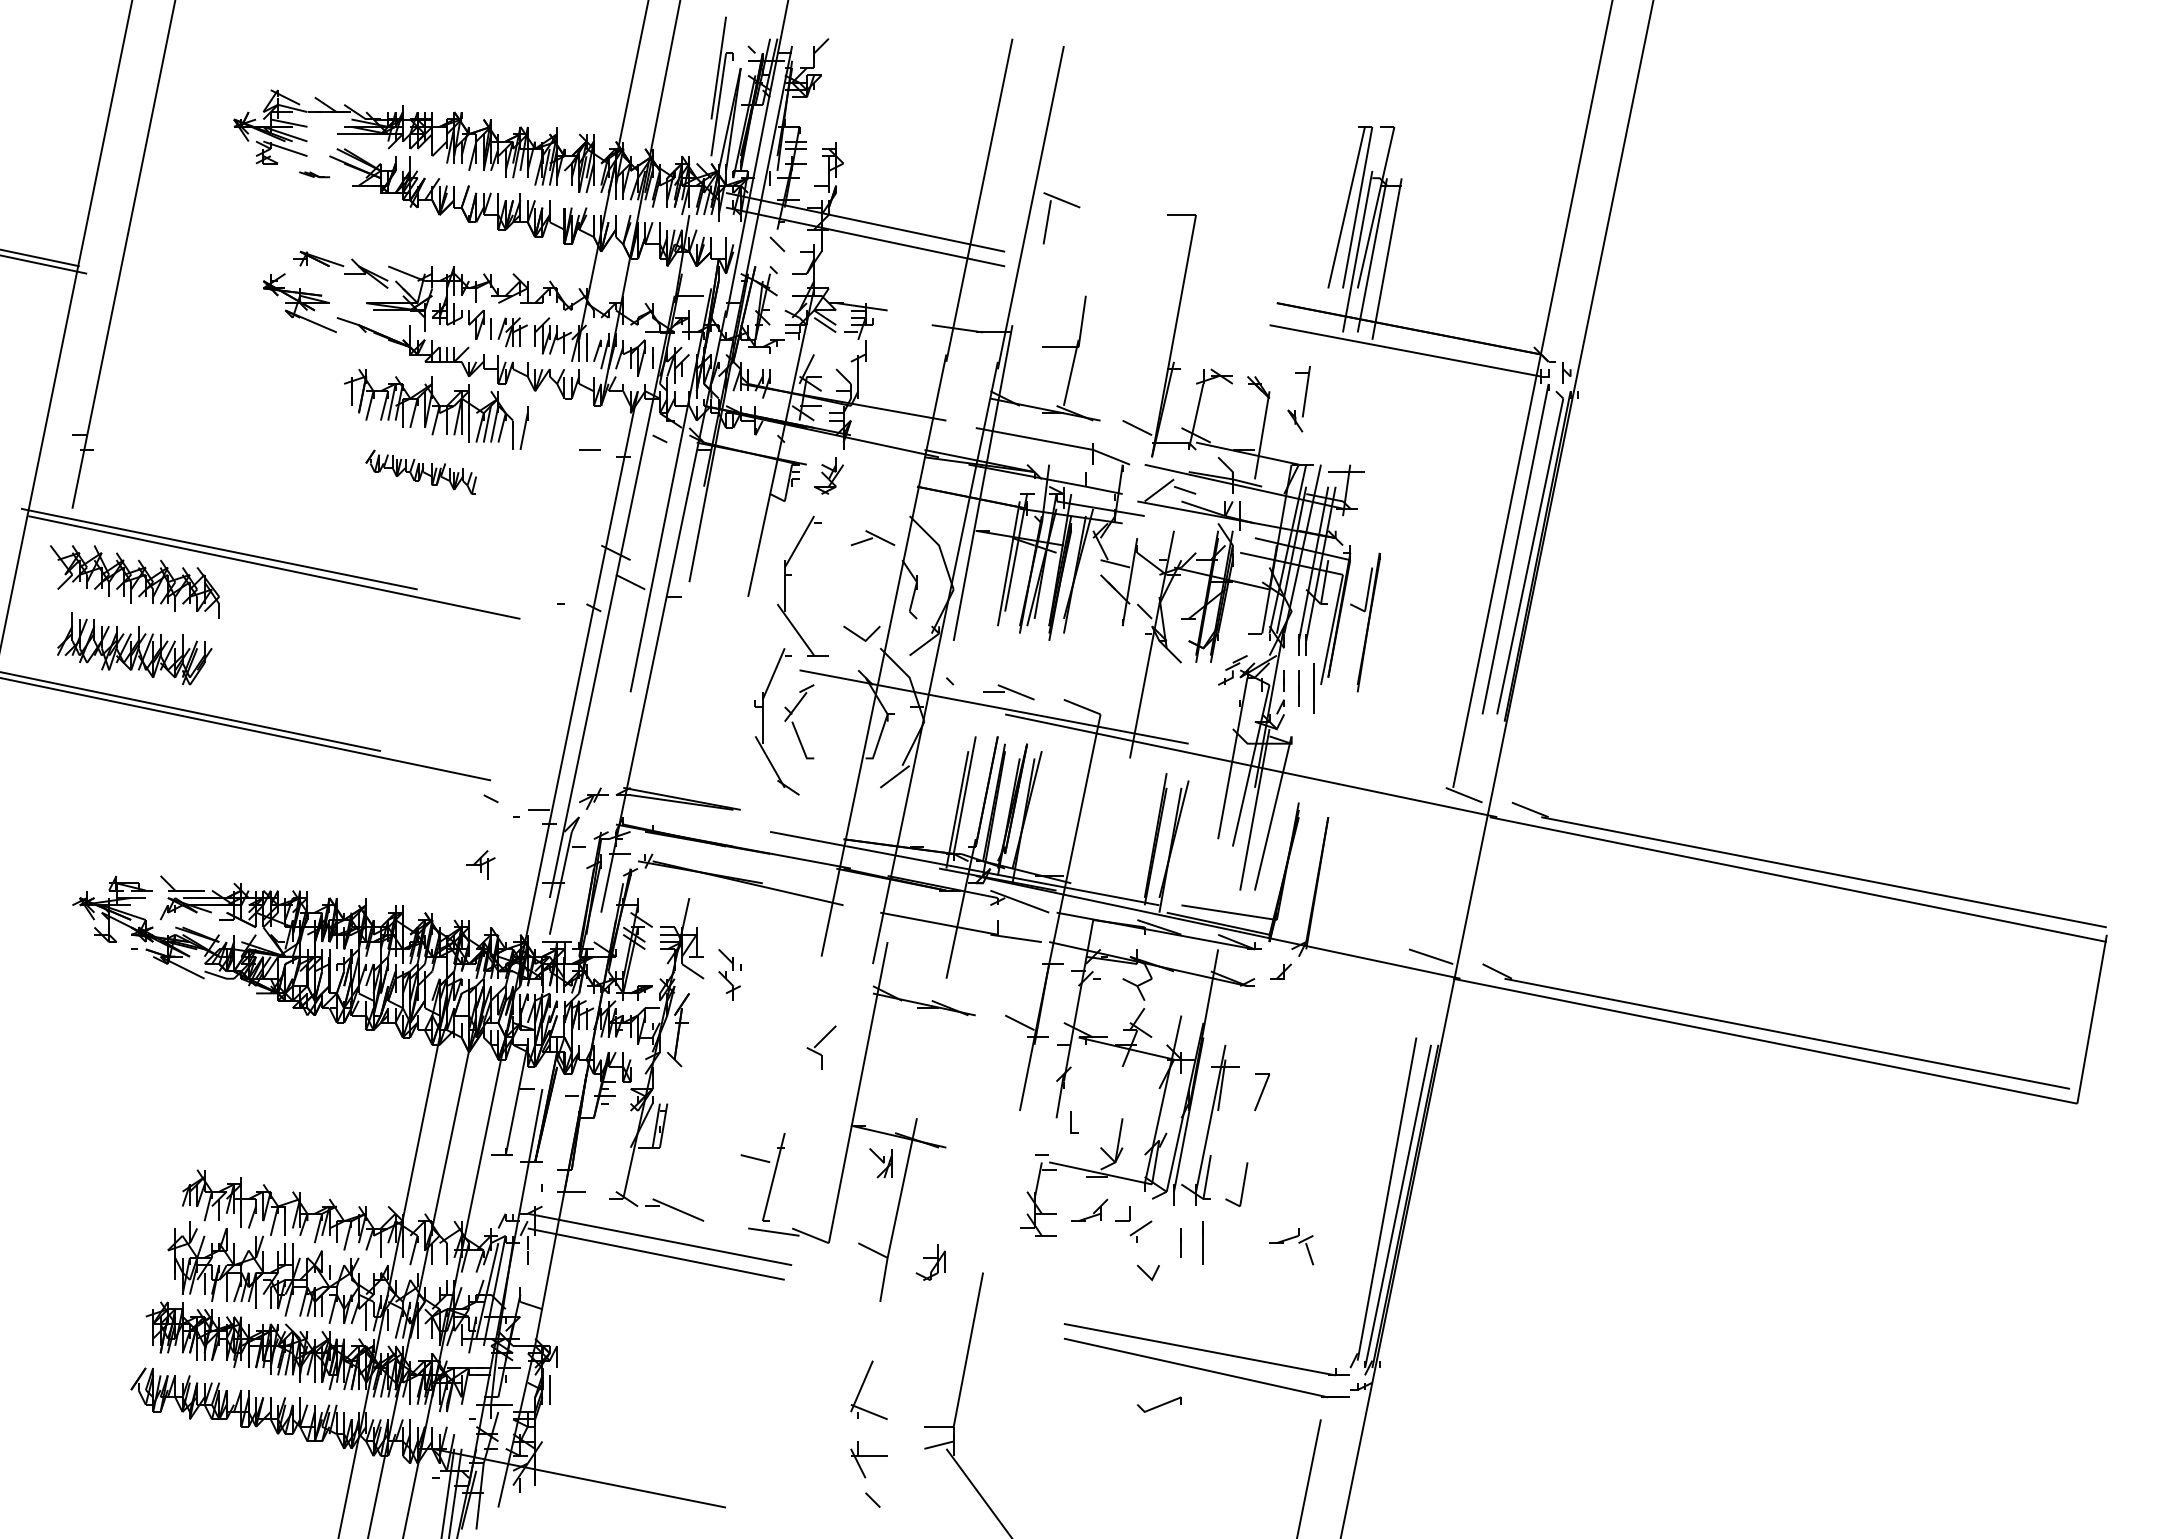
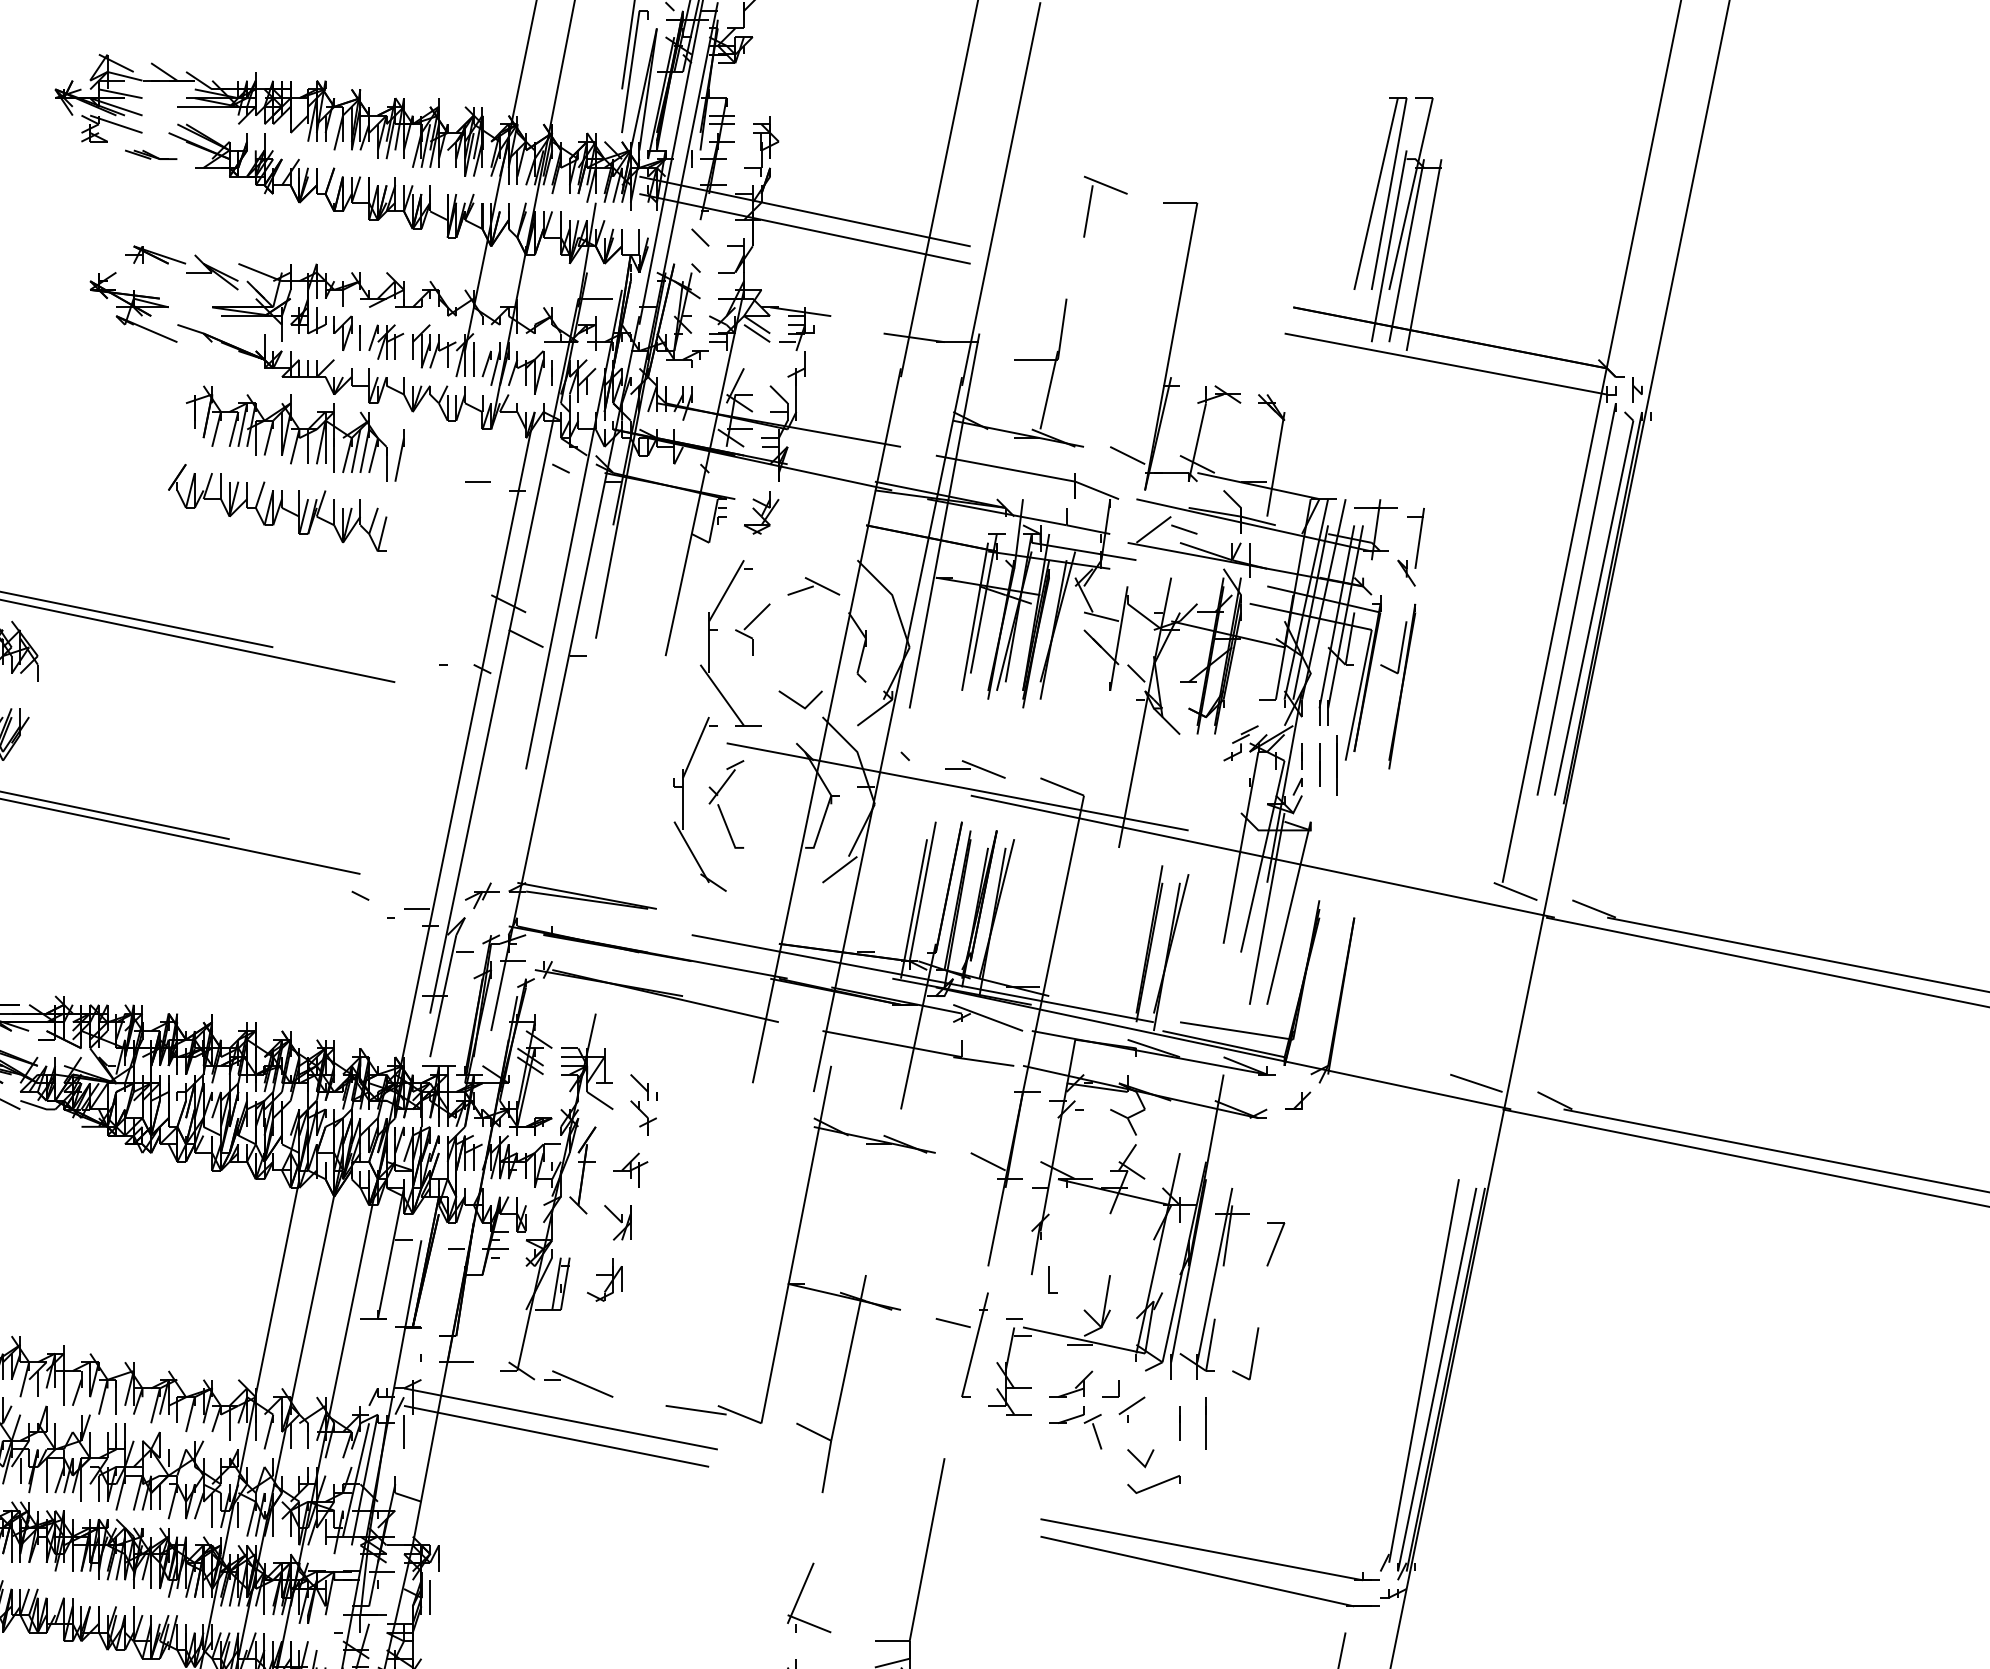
part: (314, 174) -> (150, 154), size x1.43
part: (1049, 216) -> (1091, 204), moved
part: (1298, 399) -> (1410, 547), moved
part: (420, 472) -> (276, 508), size x1.67
part: (480, 864) -> (630, 1169), moved
part: (821, 1047) -> (752, 629), moved
part: (880, 1163) -> (617, 1223), moved
part: (771, 1181) -> (972, 1350), moved
part: (1288, 1240) -> (1072, 1420), moved
part: (930, 1262) -> (604, 1280), moved
part: (1158, 1404) -> (1152, 1484), moved

